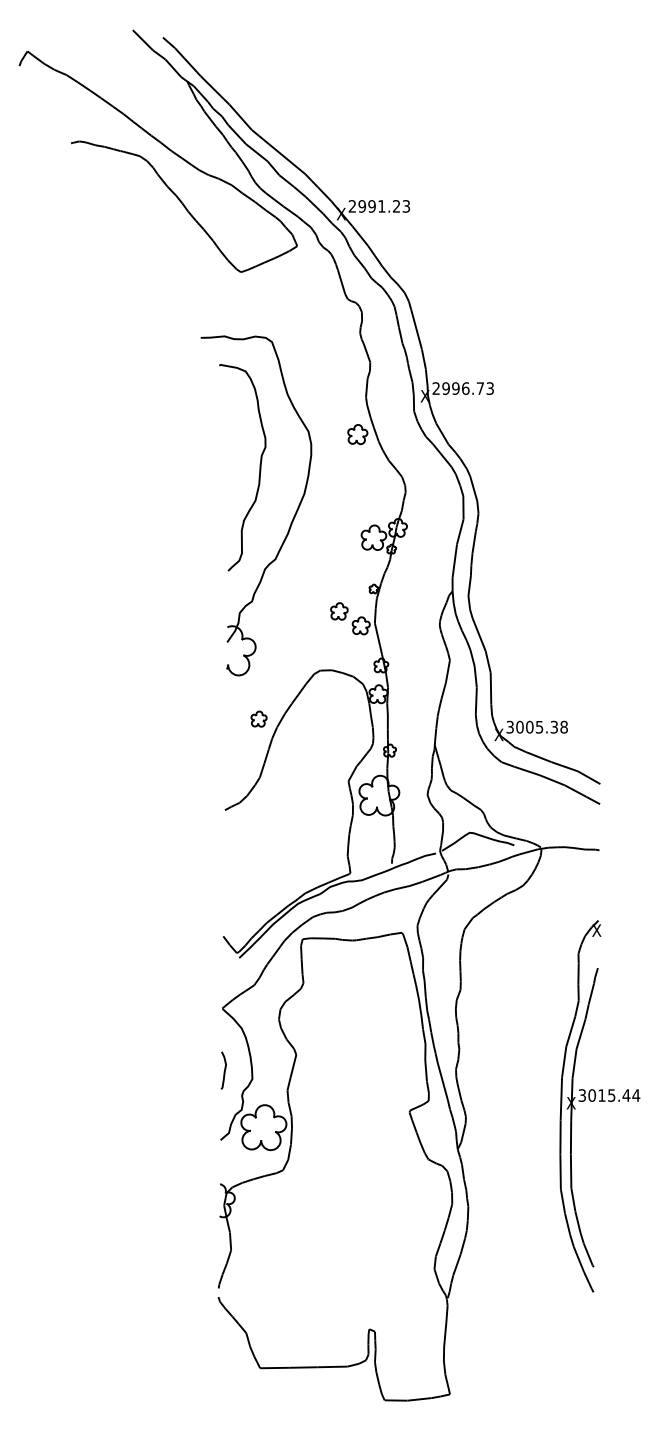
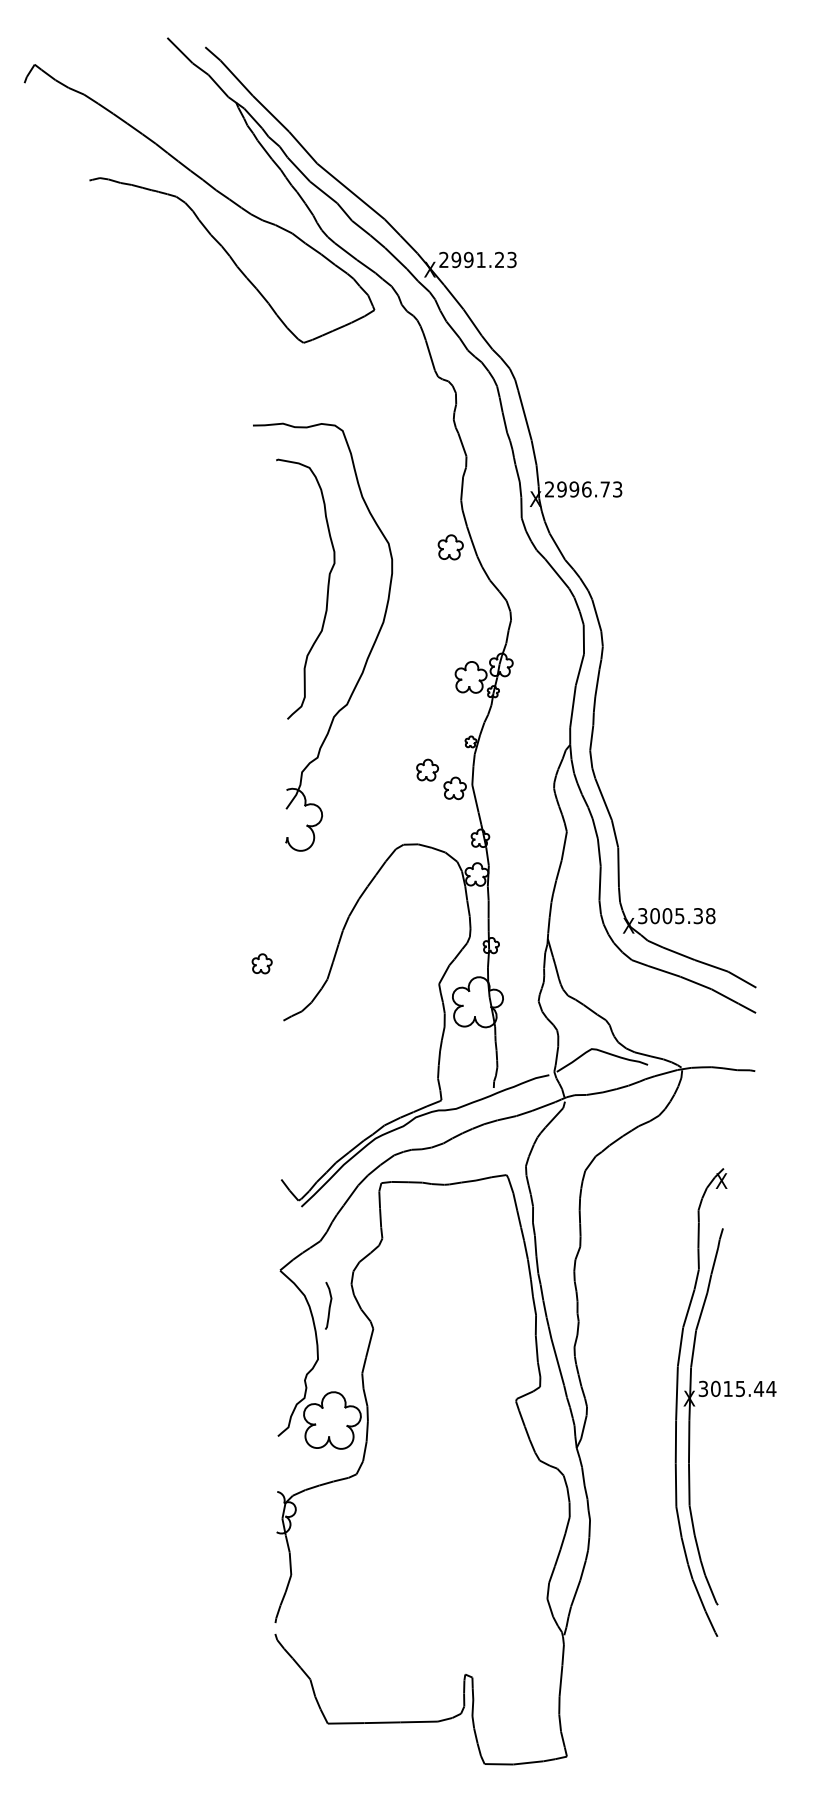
part: (258, 718) -> (261, 963), moved
curve: (224, 1070) -> (329, 1305), moved
part: (599, 1106) -> (725, 1402), moved

